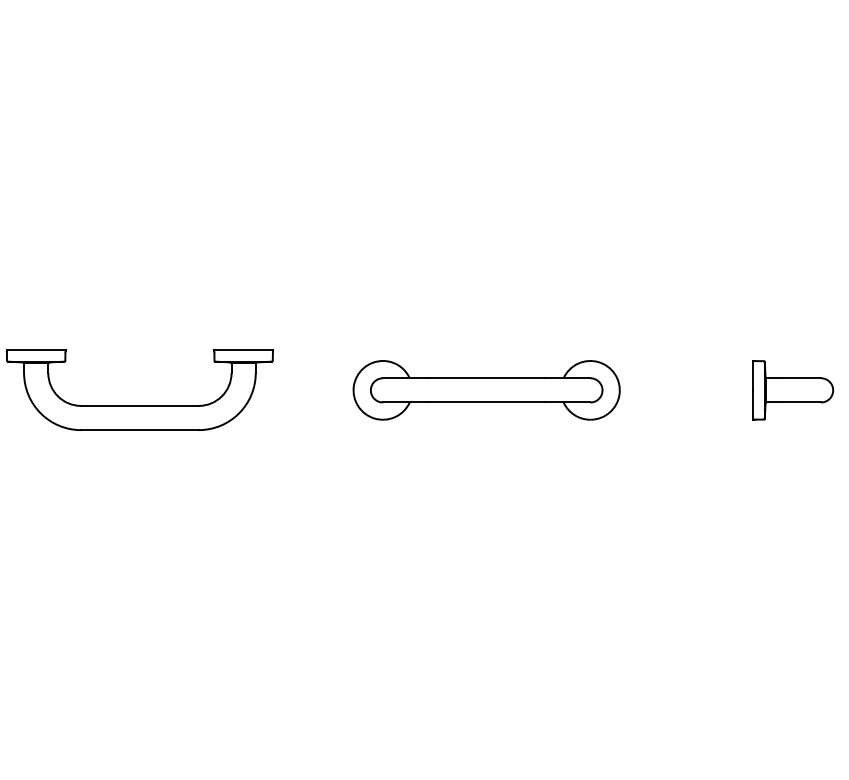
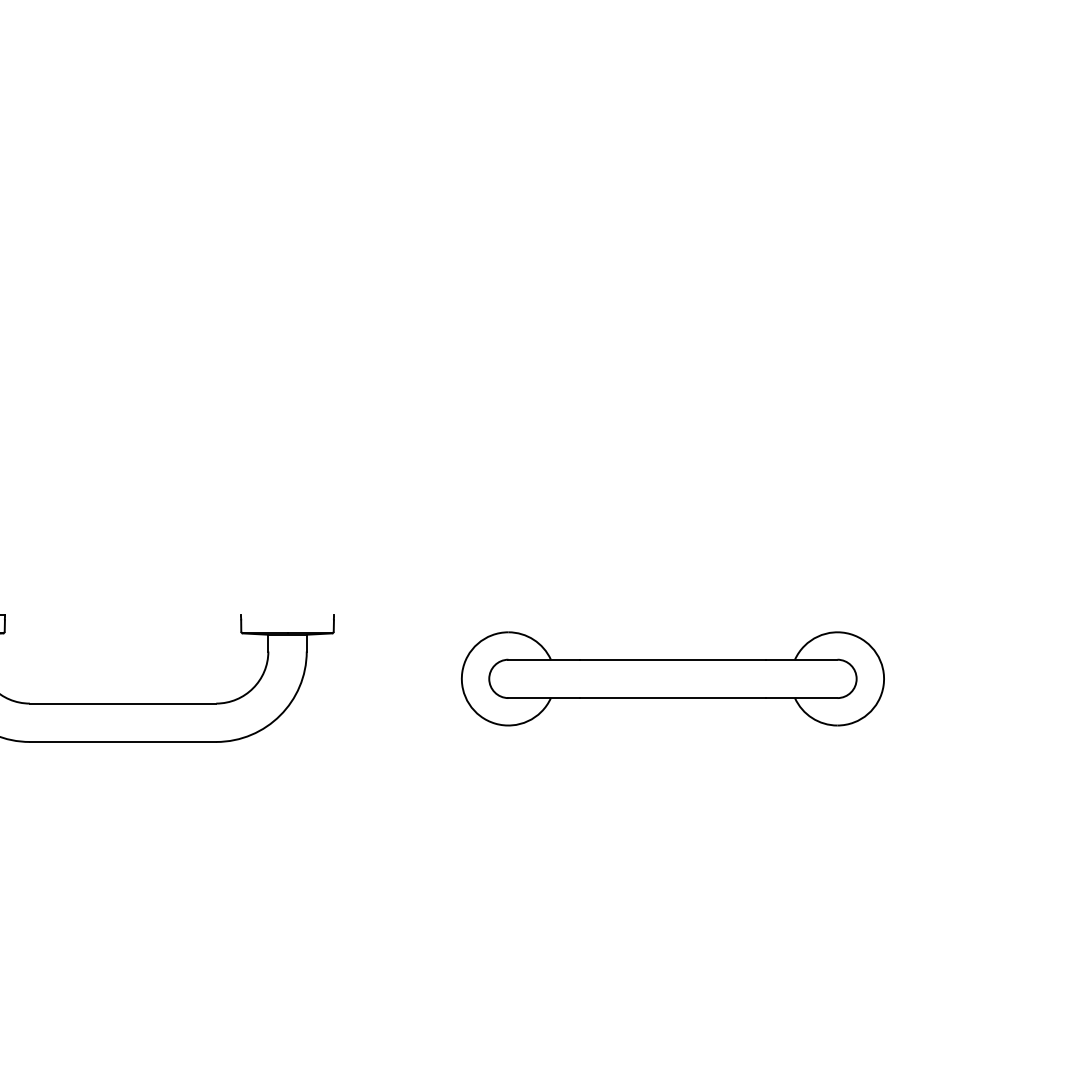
line: (243, 349) -> (287, 614), removed

